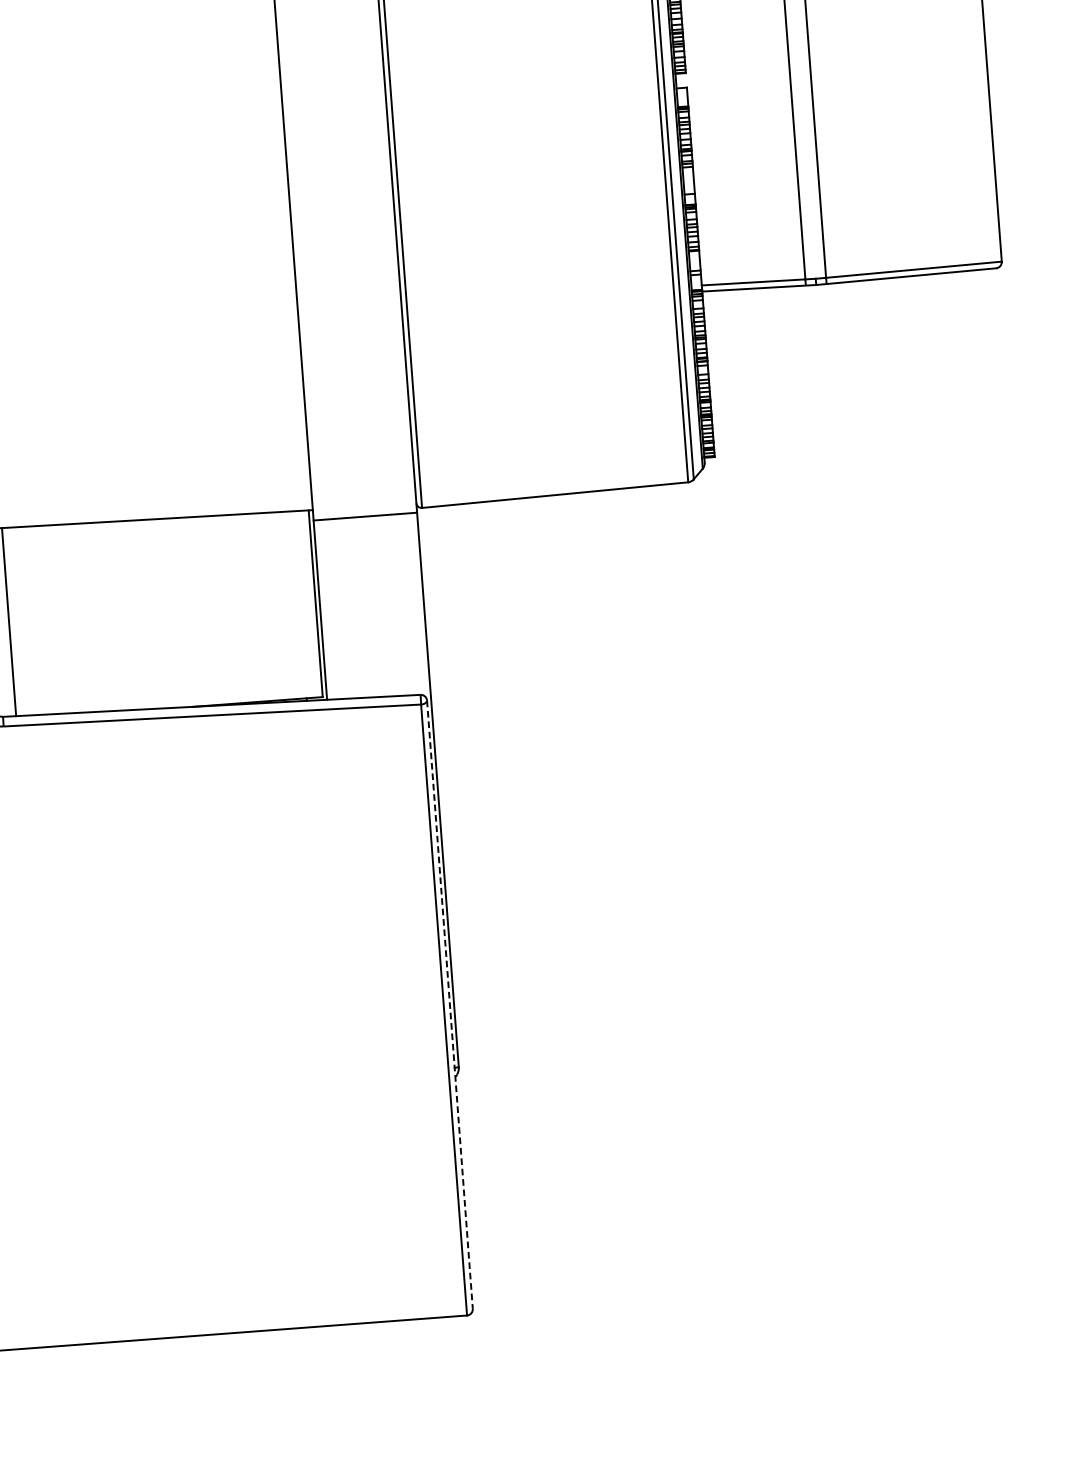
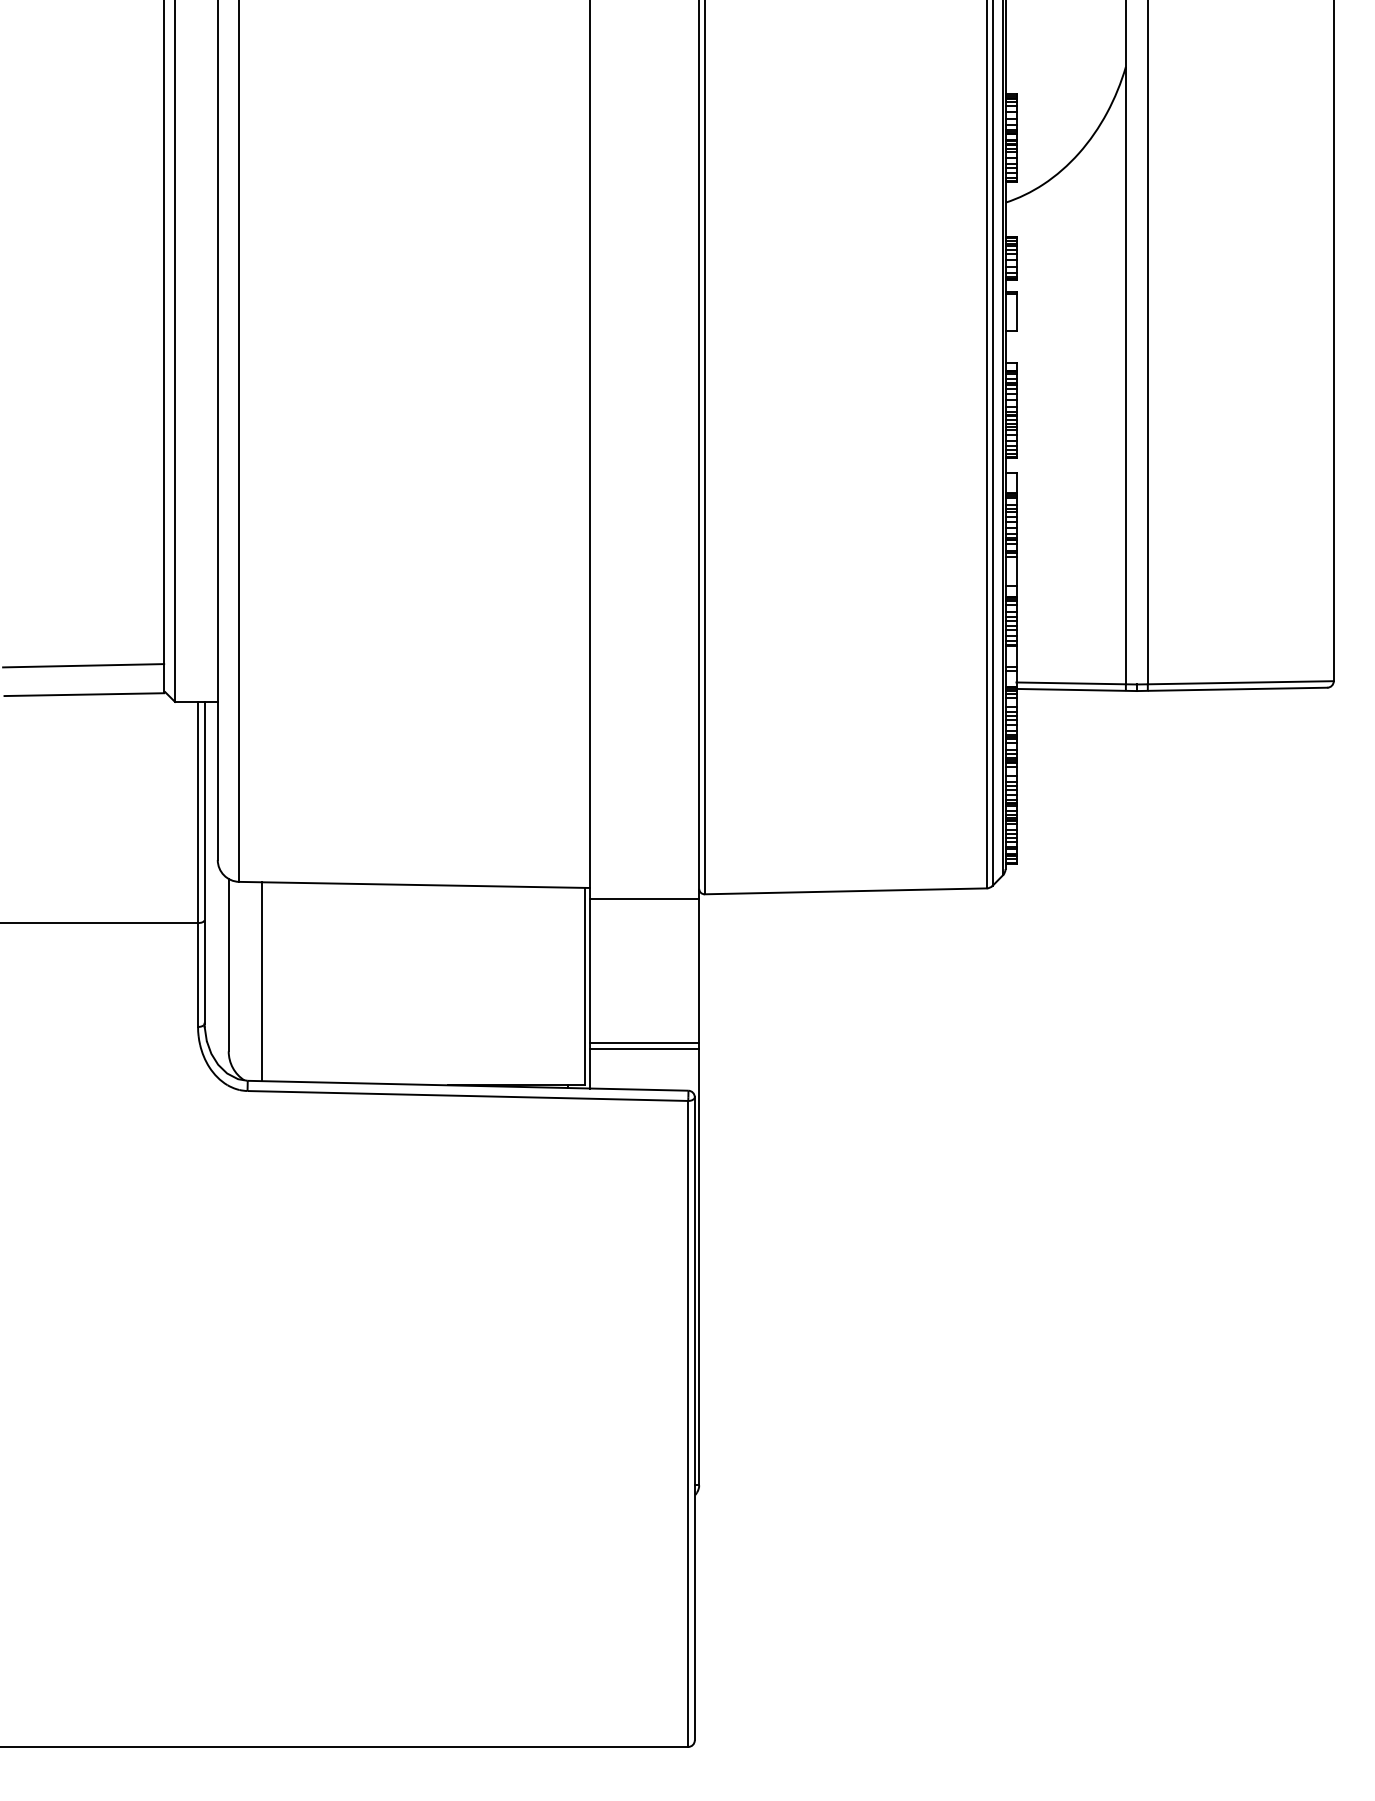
line: (375, 653) -> (644, 1043), added
line: (376, 659) -> (644, 1049), added
line: (449, 1004) -> (694, 1418), dashed -> solid

